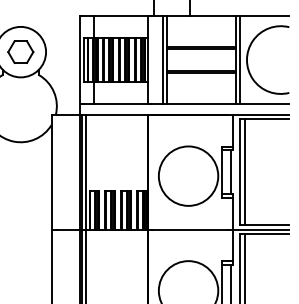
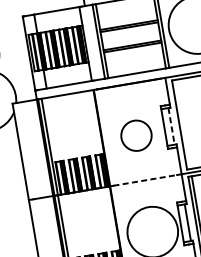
line: (230, 172) -> (171, 126), solid -> dashed
line: (244, 172) -> (182, 124), removed
circle: (188, 175) -> (136, 135), size x0.6
line: (190, 229) -> (145, 180), solid -> dashed

